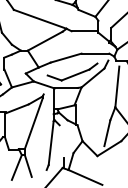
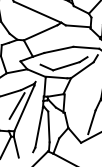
line: (25, 121) -> (16, 105), added
line: (61, 141) -> (48, 126), added

